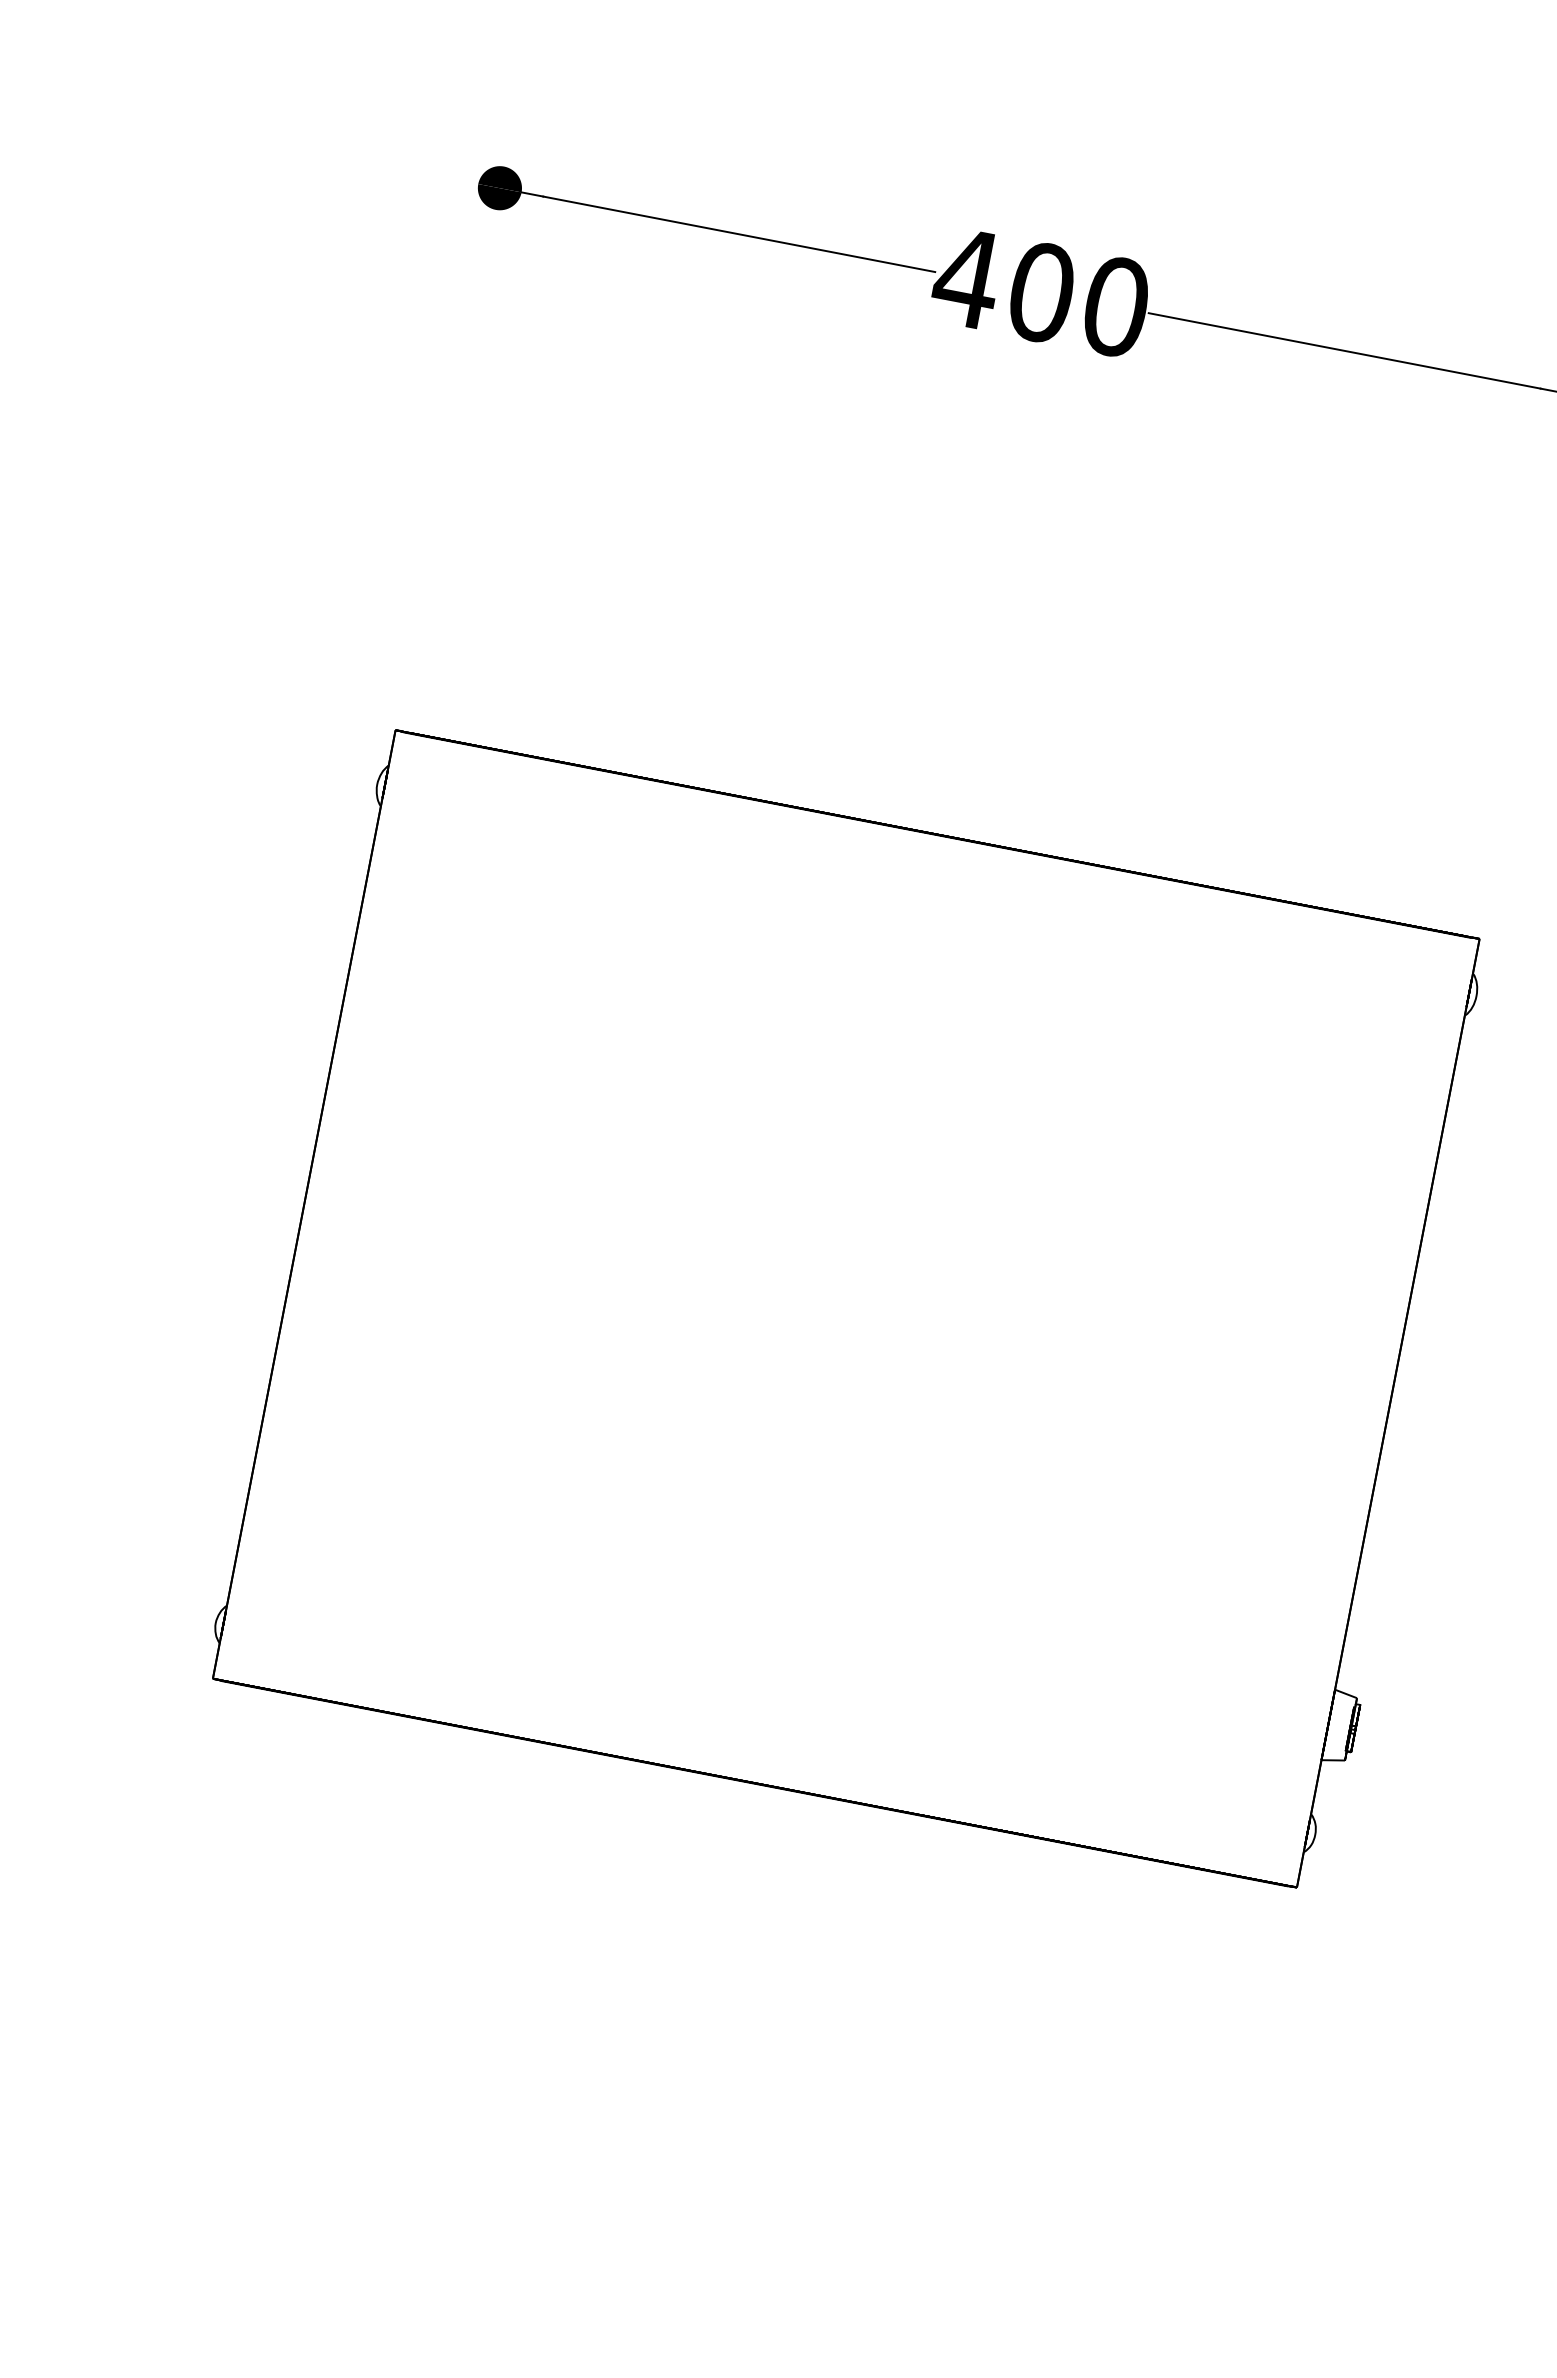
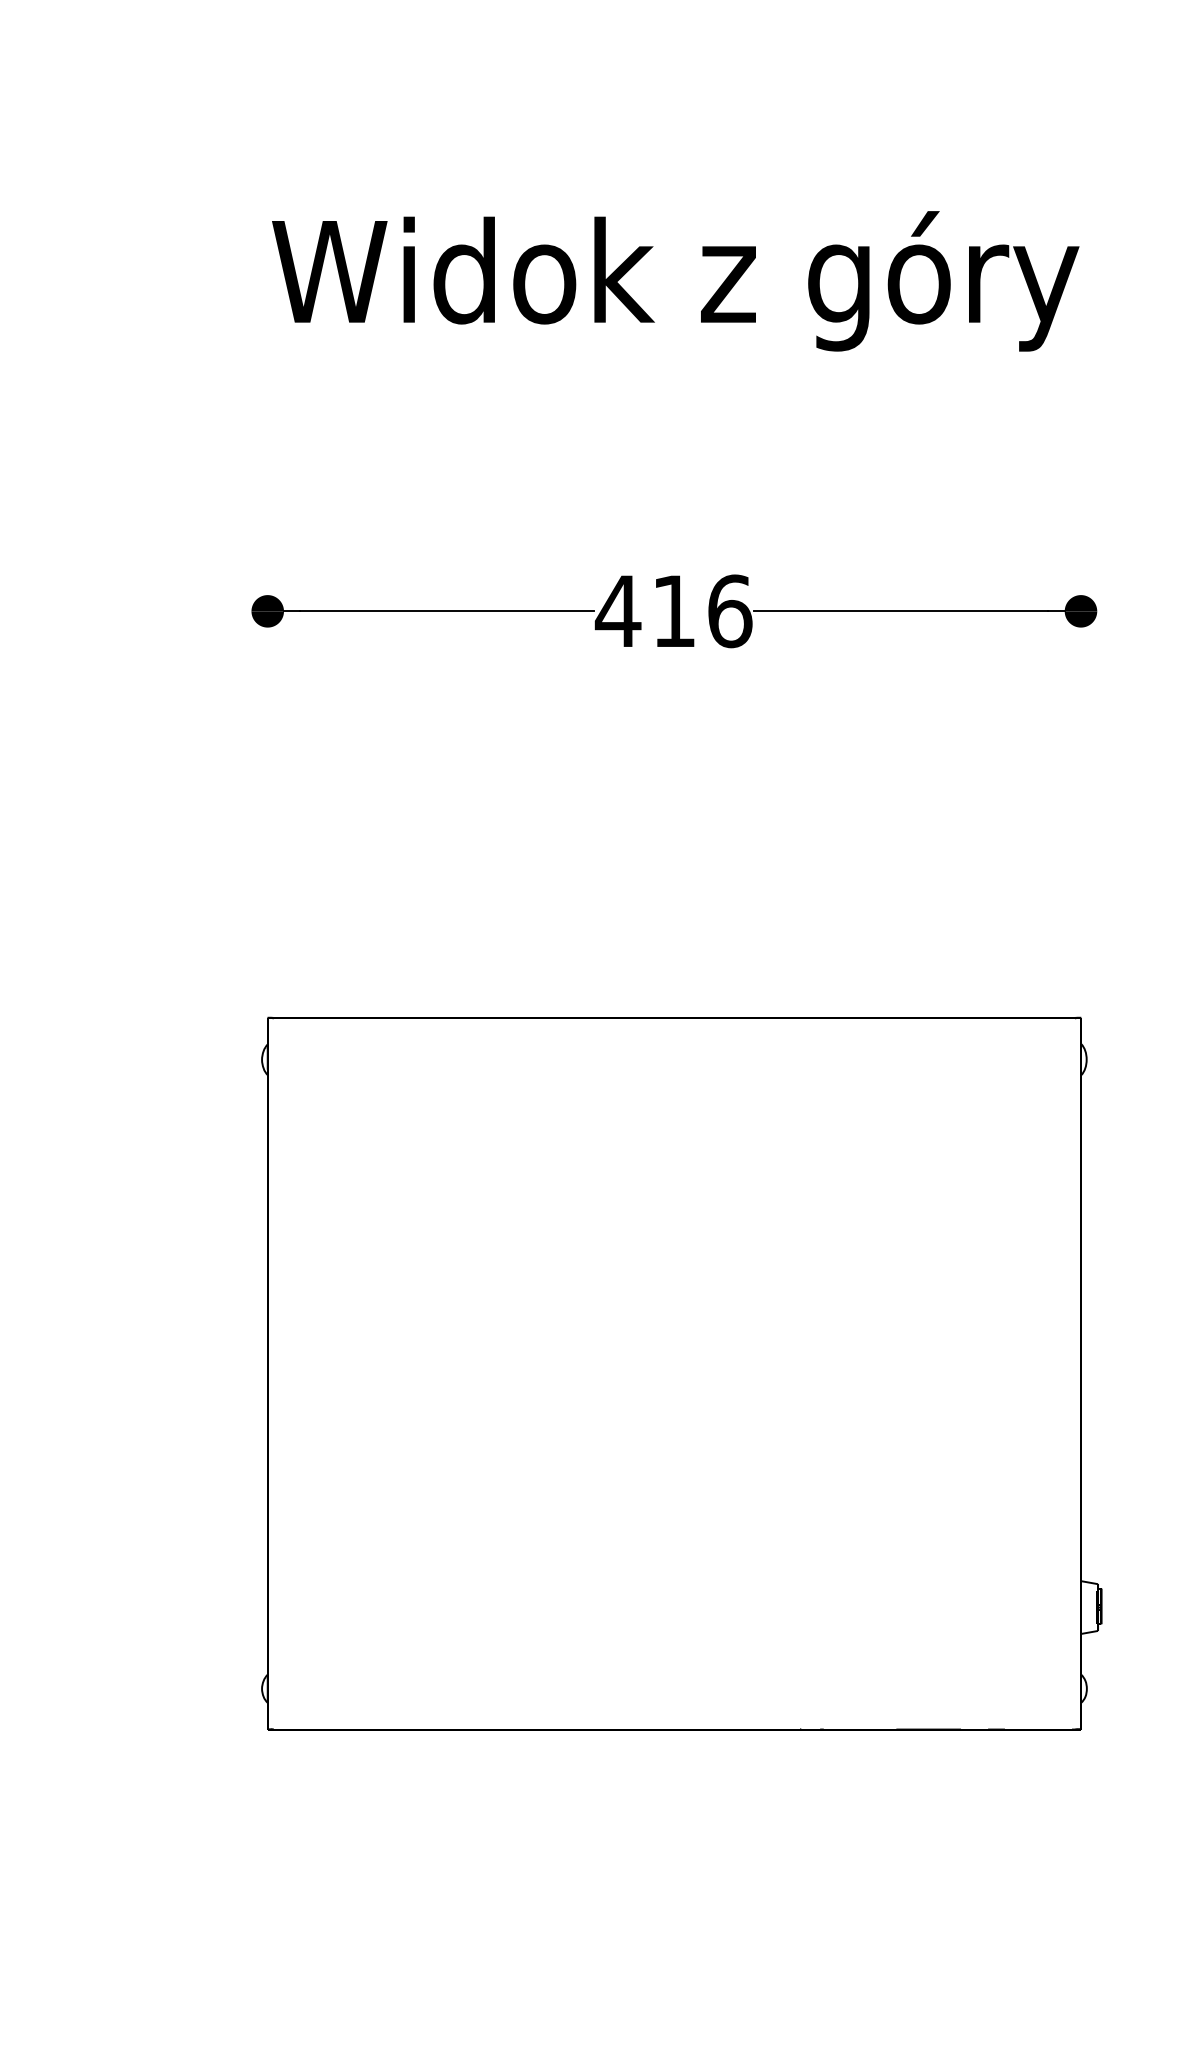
text: (1079, 300) -> (702, 611), 400 -> 416

